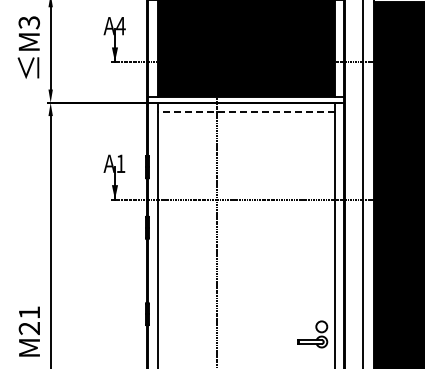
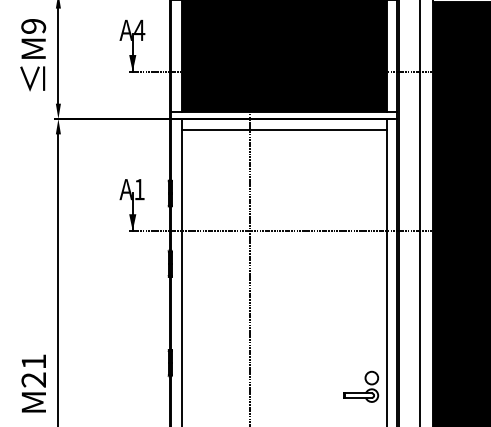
text: (28, 22) -> (32, 26), M3 -> M9
line: (245, 112) -> (283, 130), dashed -> solid

